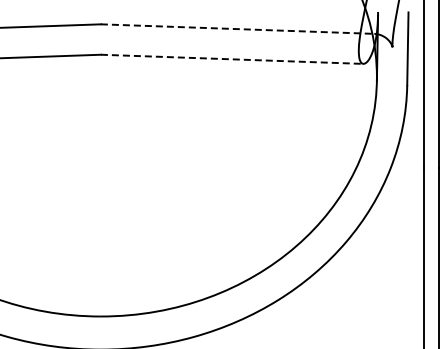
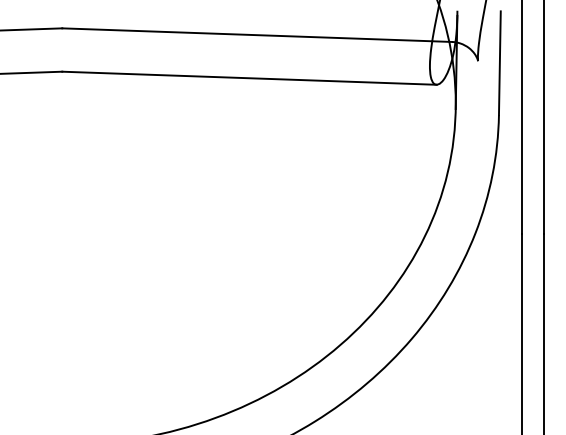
line: (237, 29) -> (257, 35), dashed -> solid
line: (232, 59) -> (249, 78), dashed -> solid

